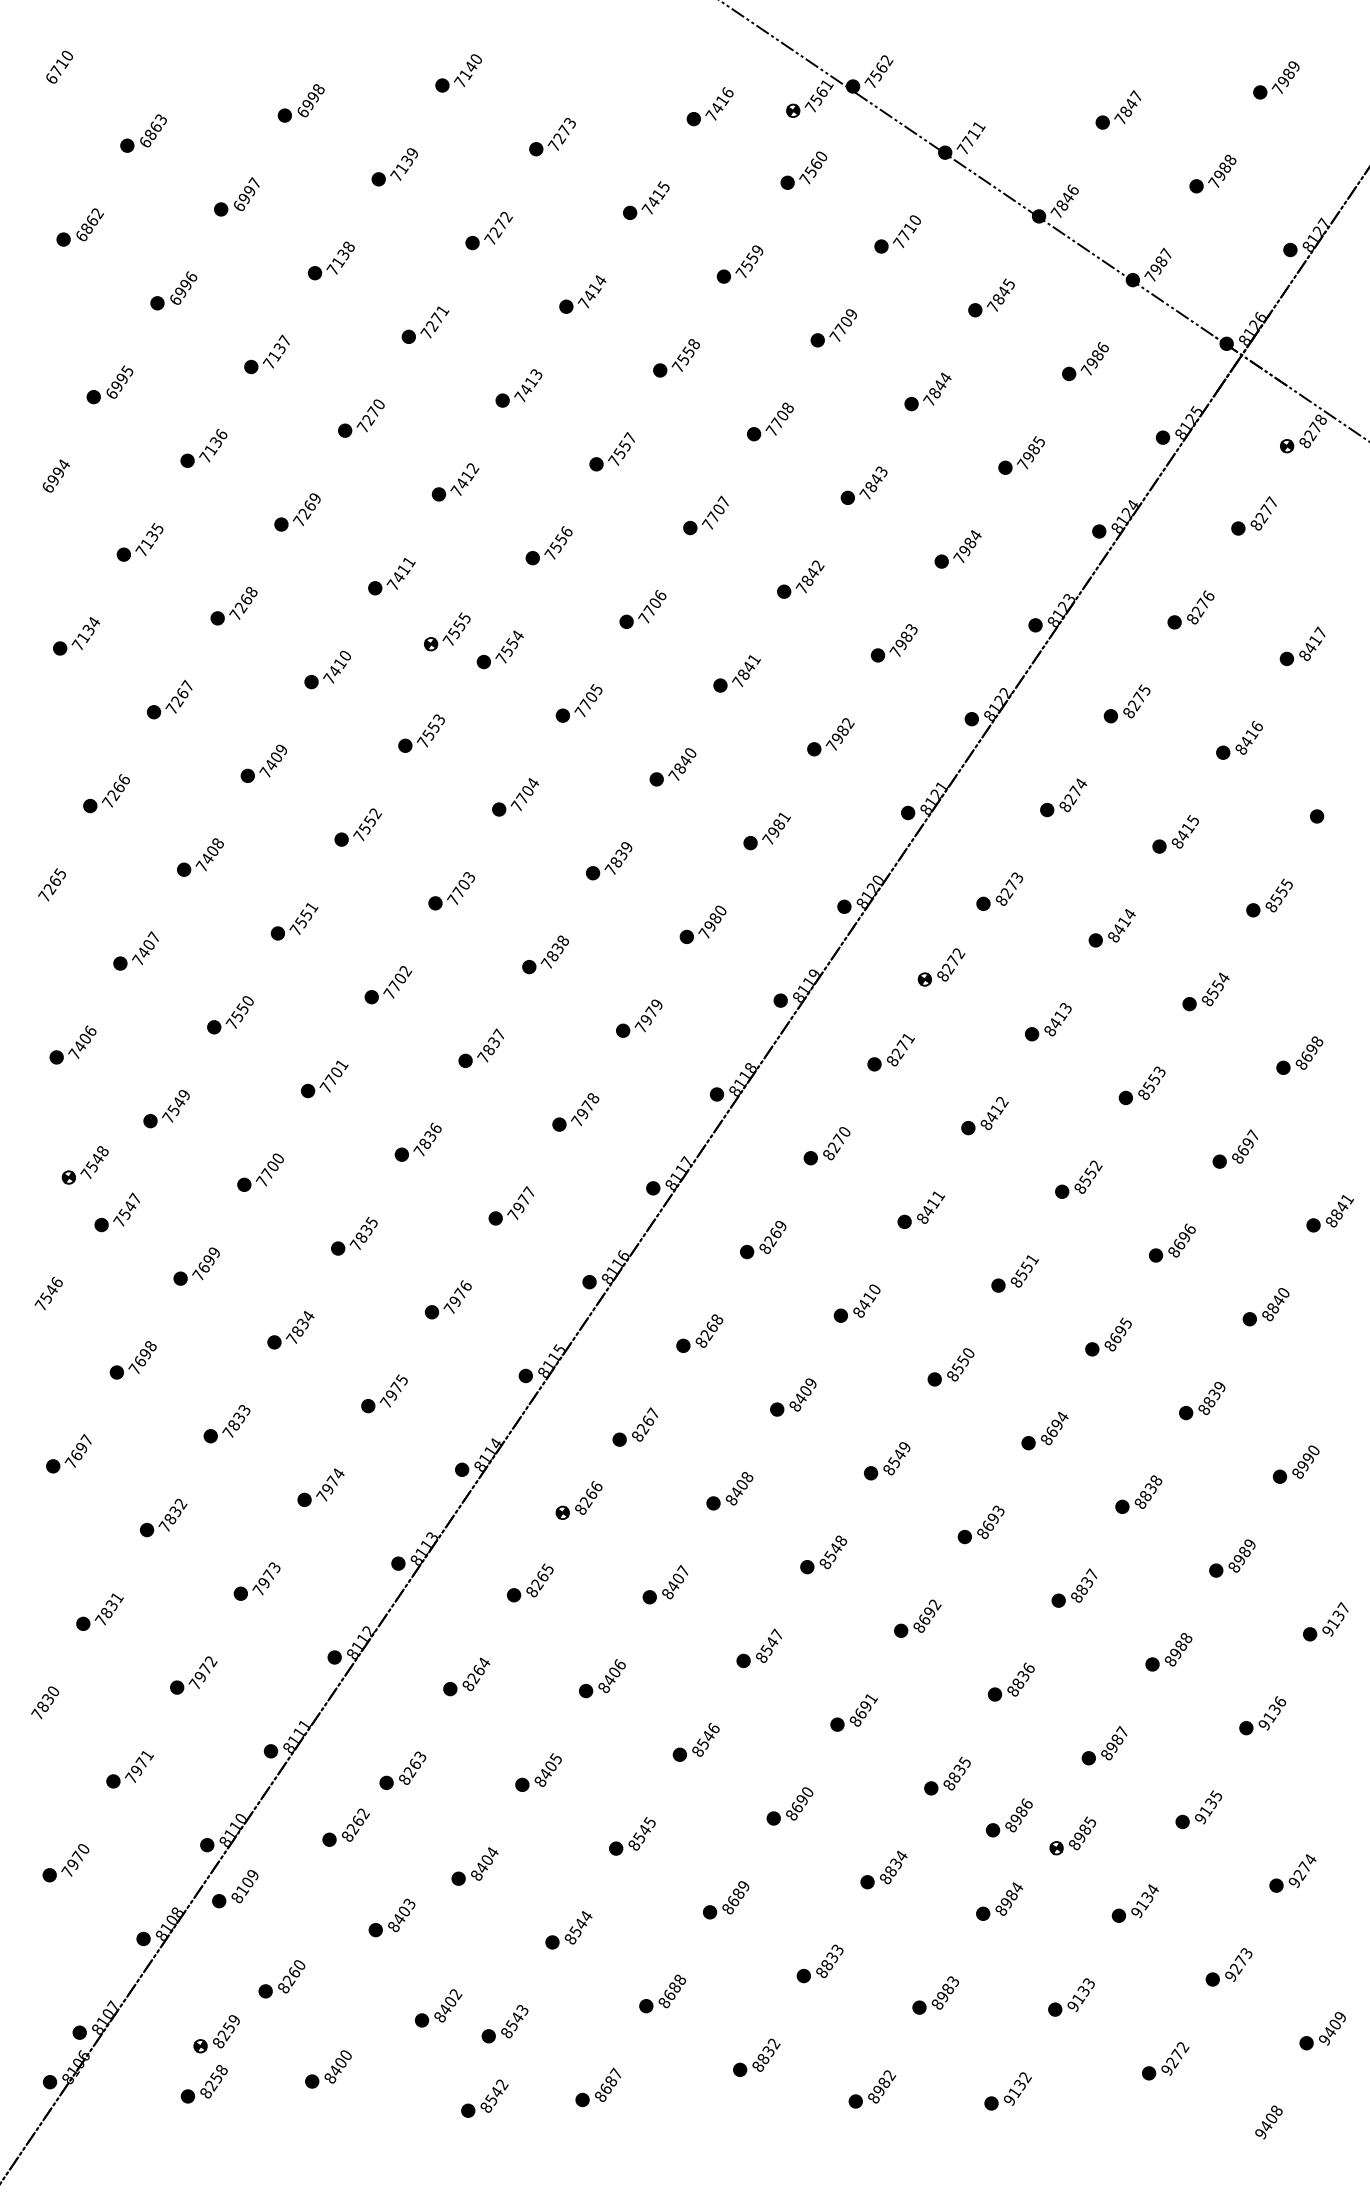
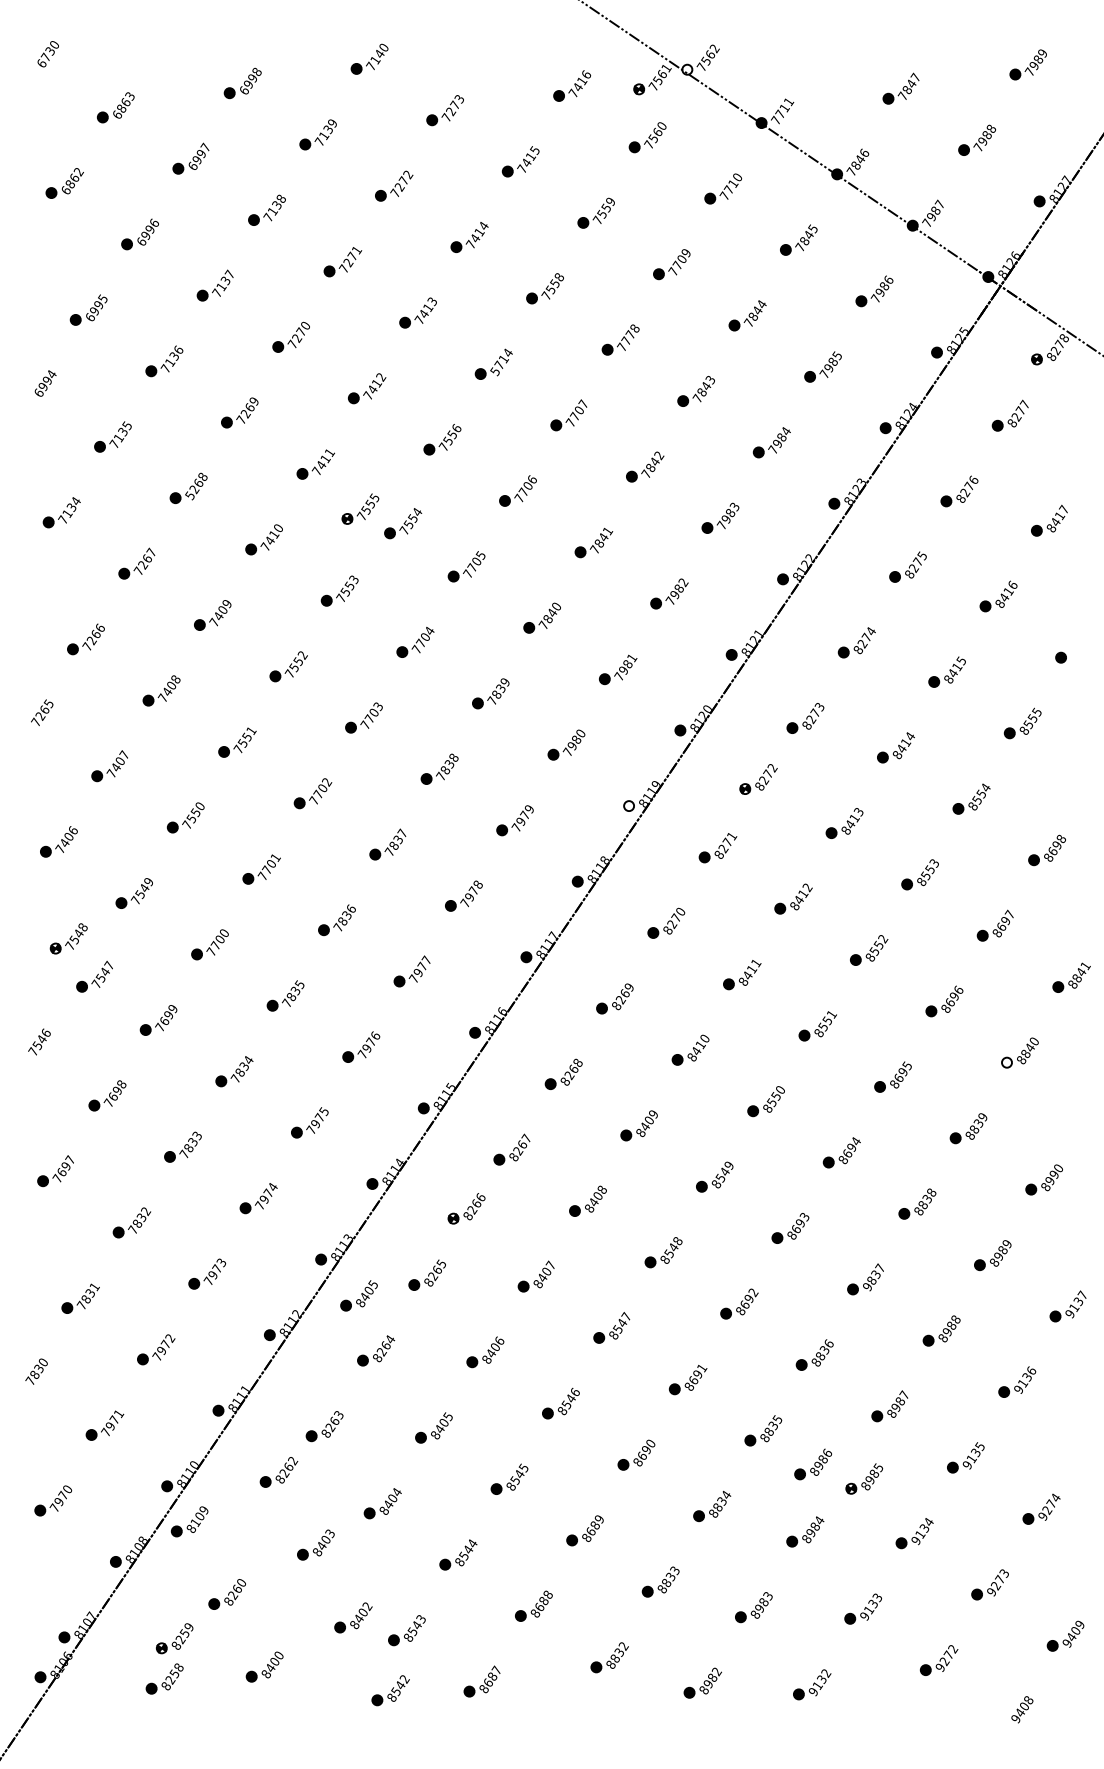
text: (61, 63) -> (49, 51), 6710 -> 6730
fill: (852, 86) -> (686, 69), removed
text: (782, 414) -> (630, 333), 7708 -> 7778
text: (622, 449) -> (501, 362), 7557 -> 5714
text: (235, 615) -> (189, 495), 7268 -> 5268
fill: (780, 1000) -> (628, 805), removed
fill: (1249, 1319) -> (1006, 1062), removed
text: (1077, 1597) -> (868, 1286), 8837 -> 9837
part: (445, 1608) -> (359, 1295), added

